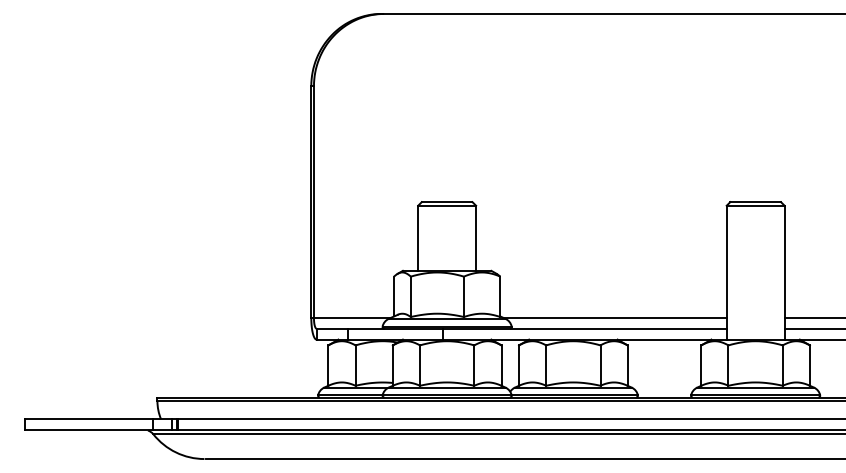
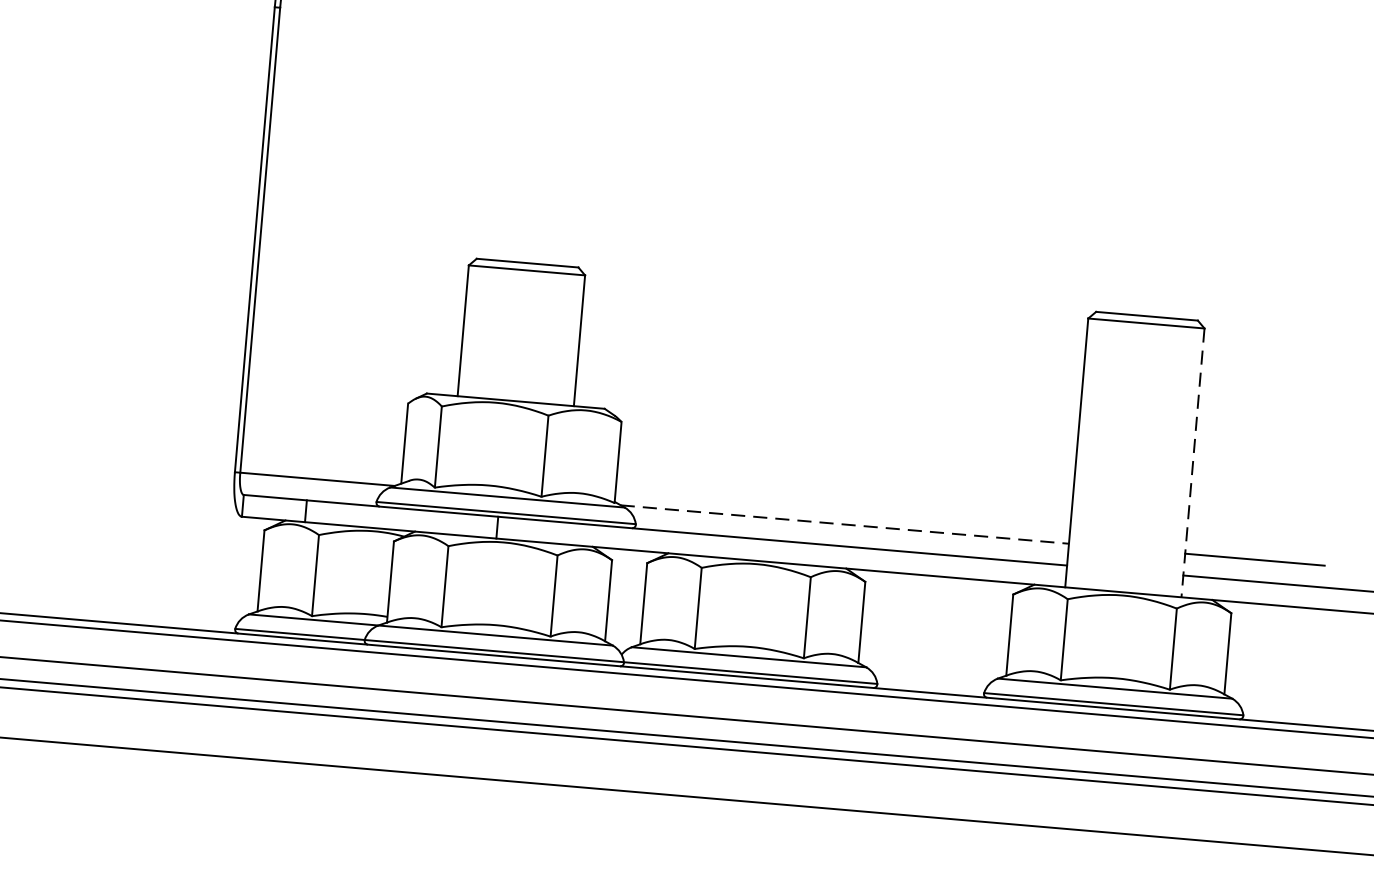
line: (784, 272) -> (1192, 462), solid -> dashed
line: (615, 317) -> (845, 523), solid -> dashed

